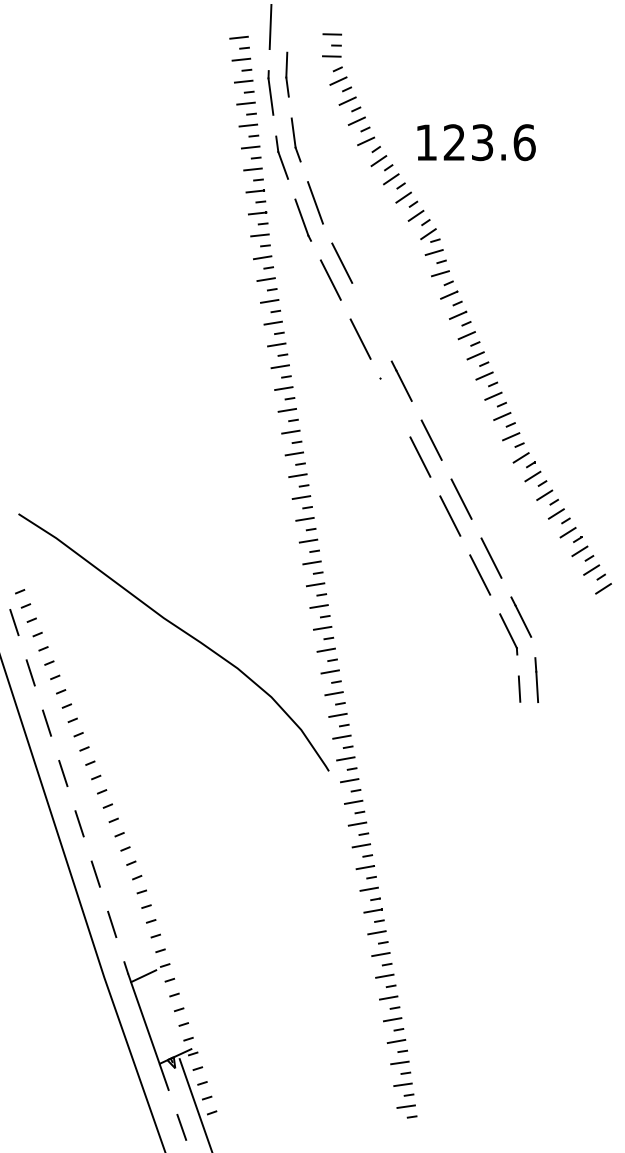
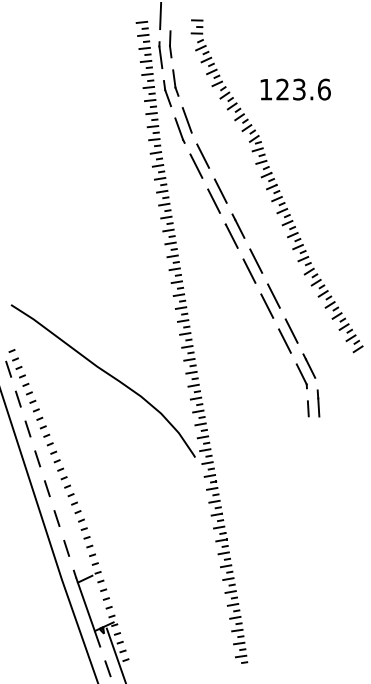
text: (476, 142) -> (295, 89), moved
line: (371, 321) -> (220, 190), added
line: (390, 396) -> (231, 235), added

